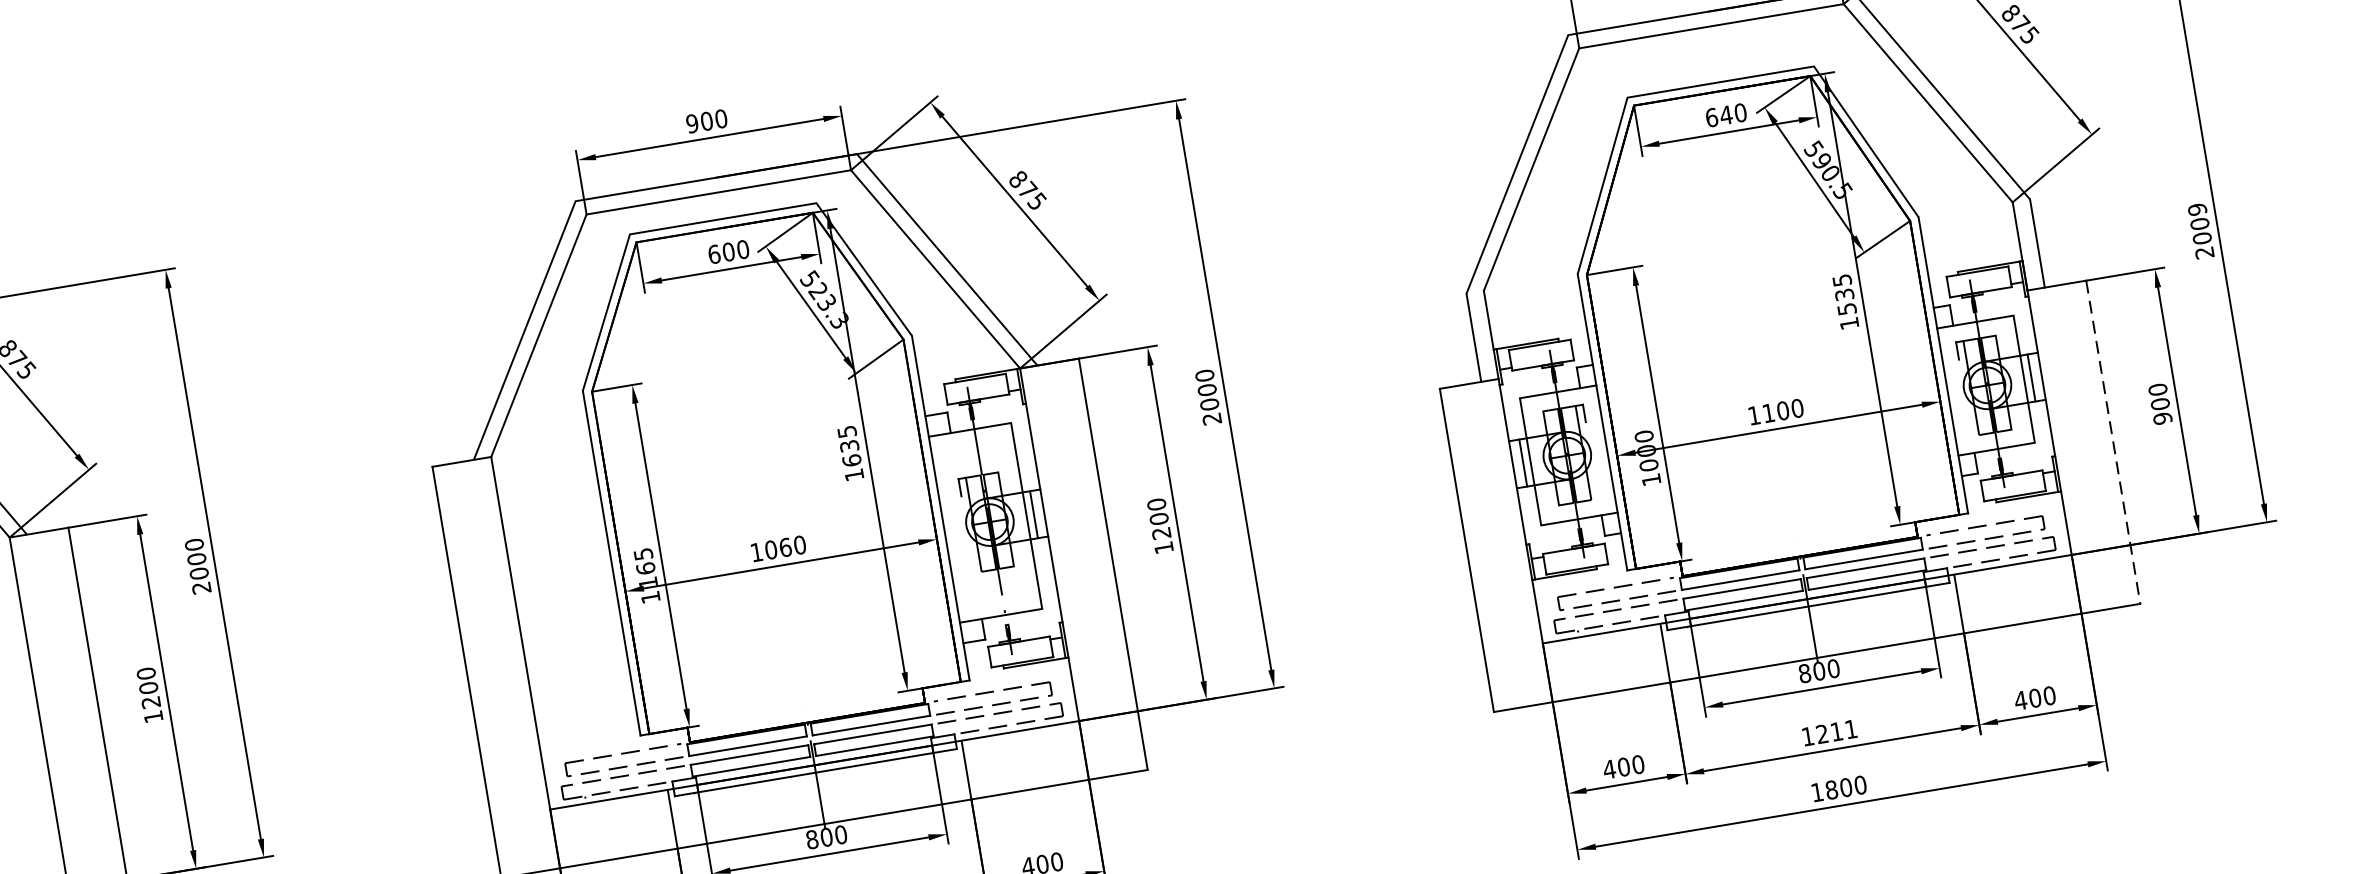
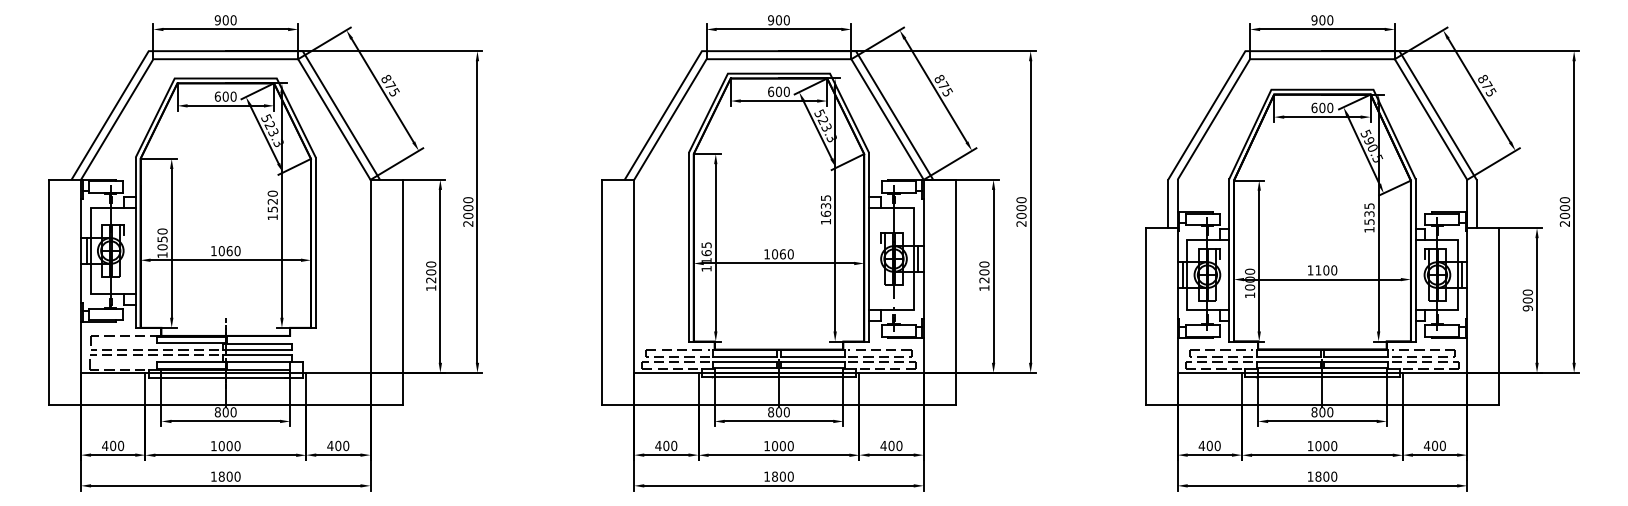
text: (1726, 114) -> (1322, 107), 640 -> 600
text: (2198, 210) -> (1565, 200), 2009 -> 2000
line: (2113, 443) -> (1499, 317), dashed -> solid
text: (1837, 732) -> (1326, 446), 1211 -> 1000

